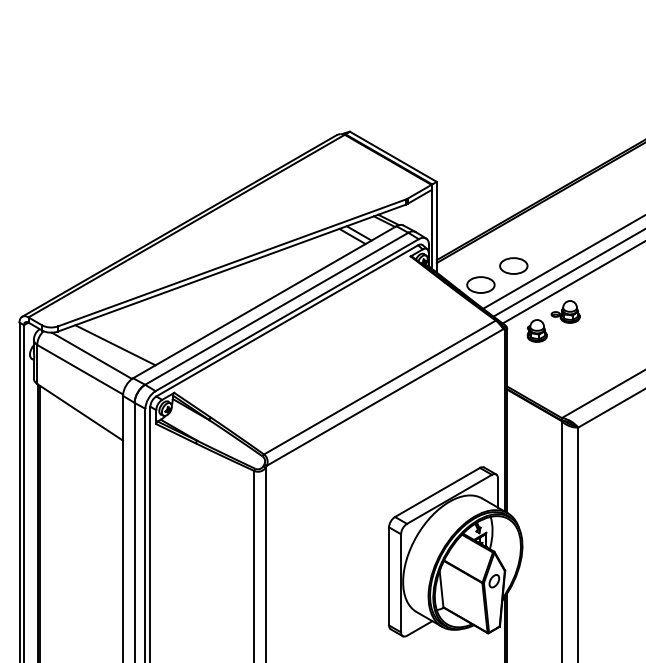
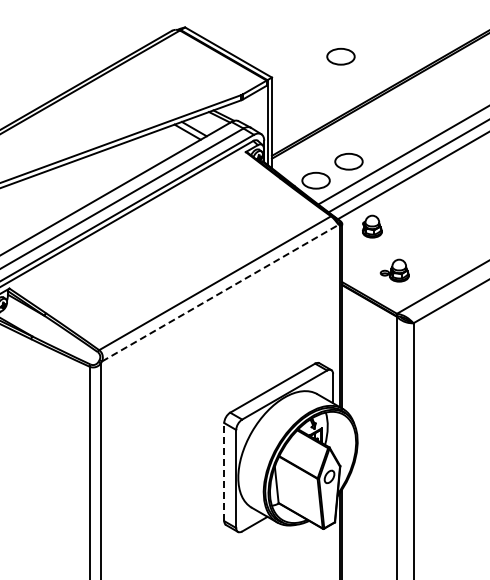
part: (505, 160) -> (340, 56), added
part: (565, 311) -> (394, 270), moved
line: (385, 397) -> (220, 293), solid -> dashed
line: (389, 575) -> (224, 471), solid -> dashed

